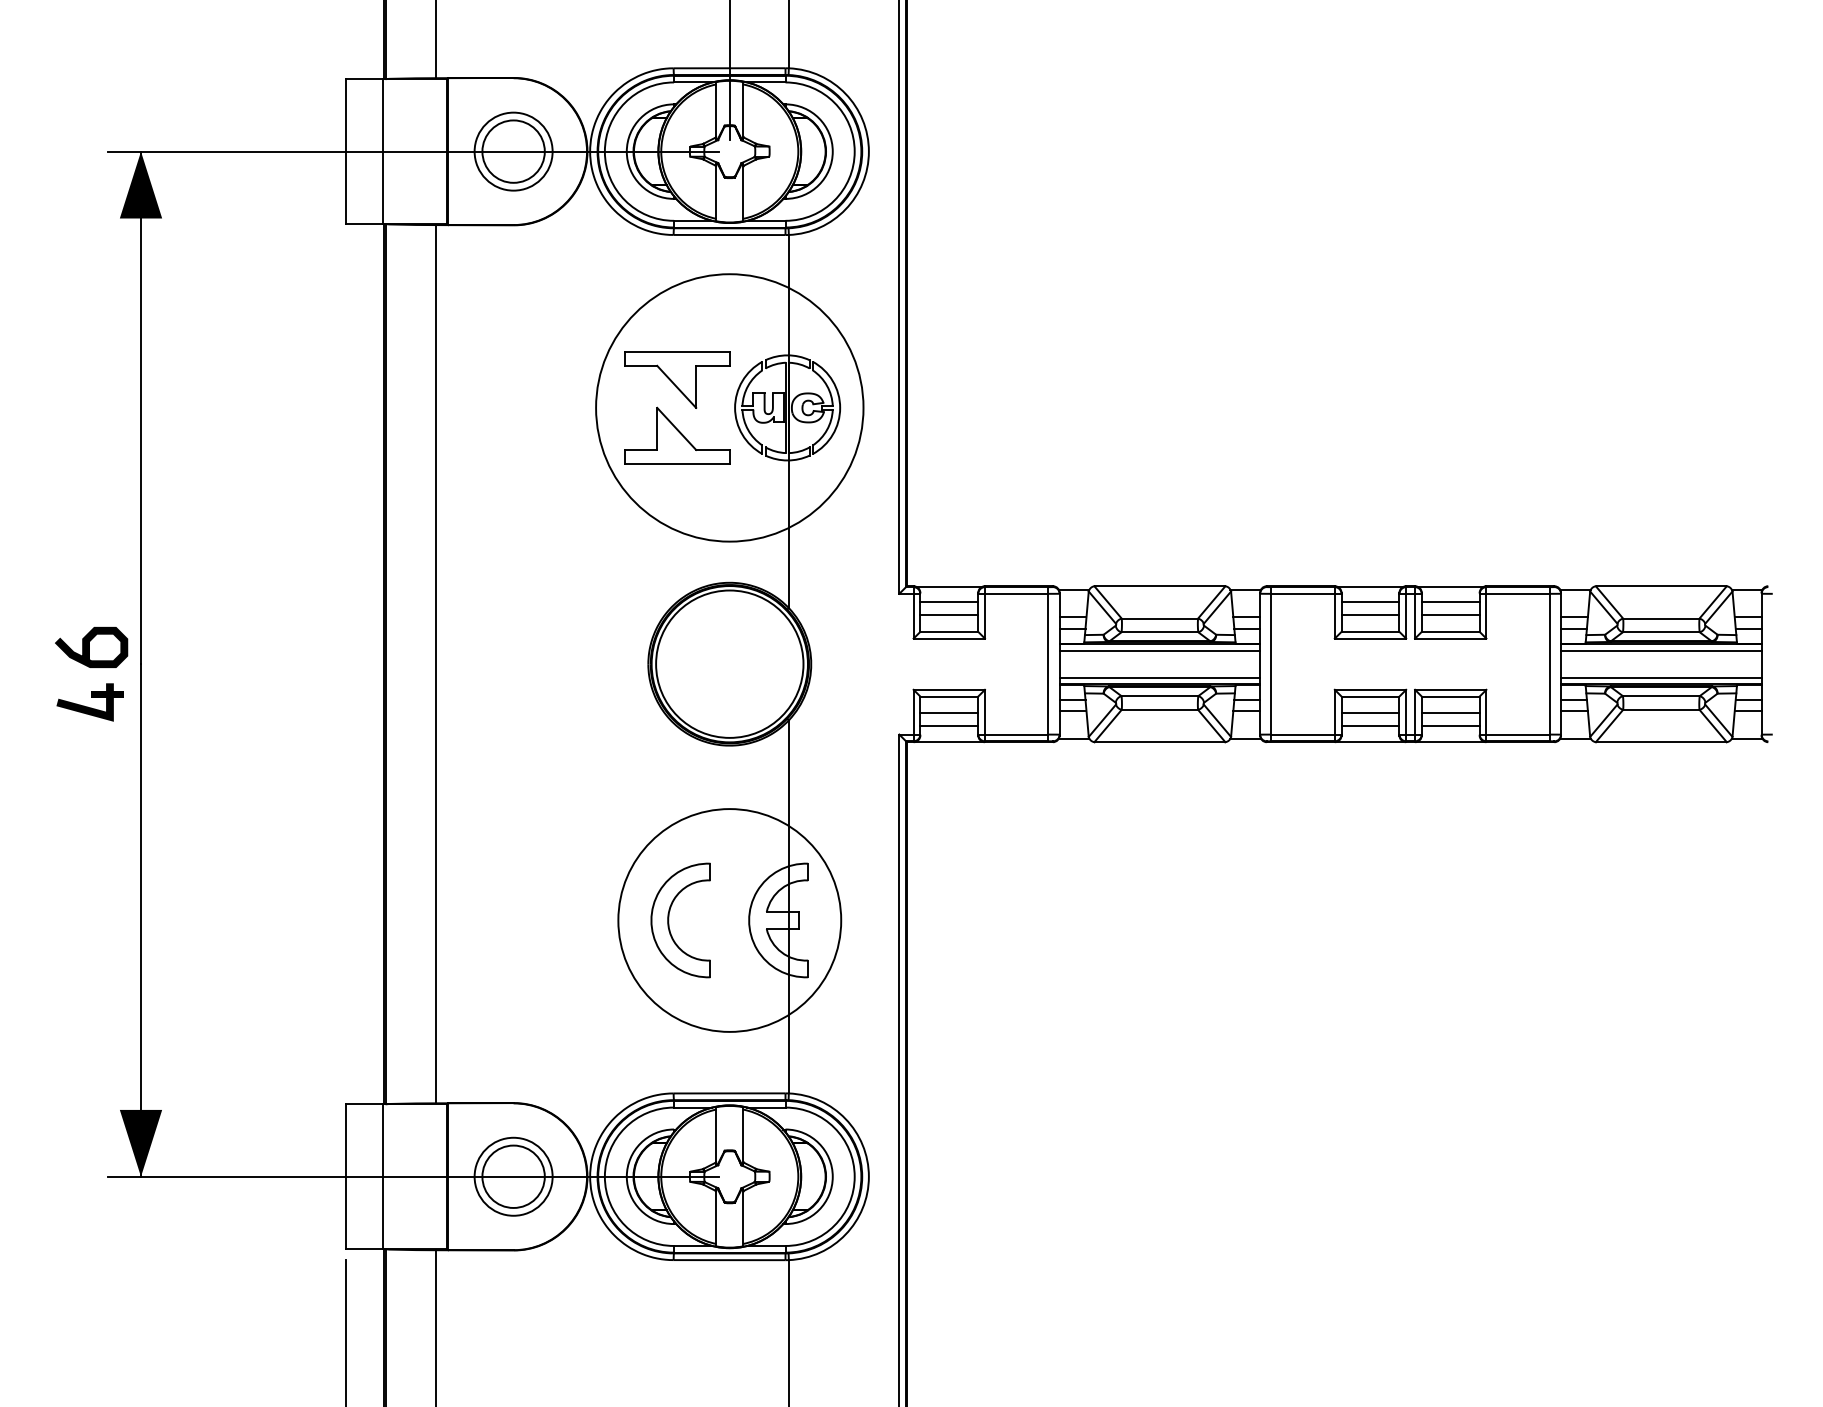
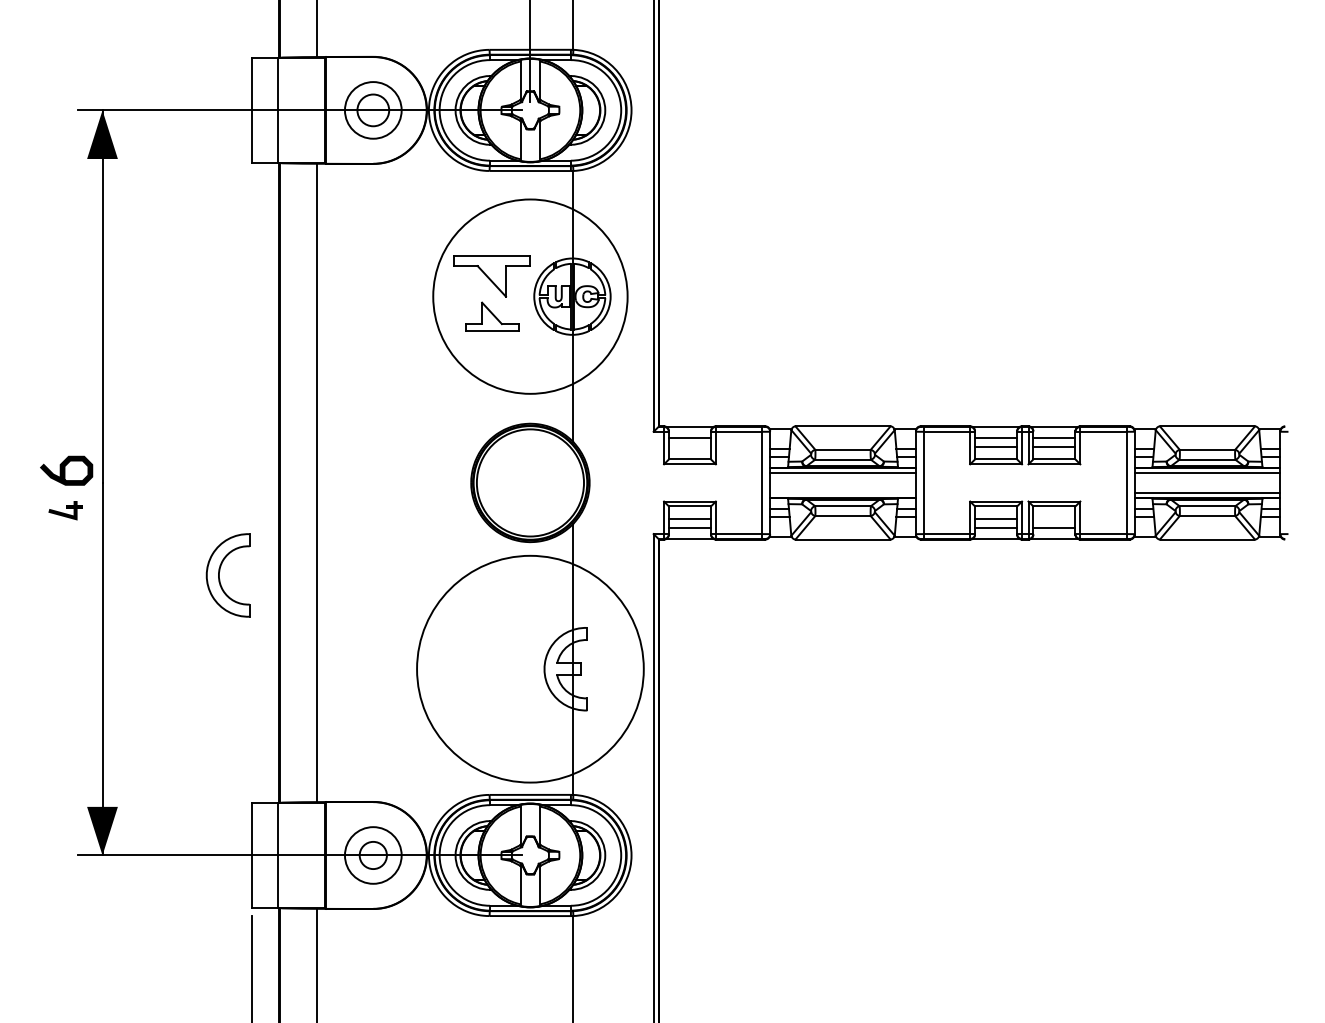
circle: (513, 151) -> (373, 110), size x0.7
part: (677, 435) -> (492, 316), size x0.7
line: (949, 615) -> (690, 447), removed
line: (1159, 677) -> (842, 492), removed
part: (89, 702) -> (65, 510), size x0.7
line: (1450, 713) -> (1054, 518), removed
part: (669, 920) -> (219, 575), moved
circle: (729, 920) -> (530, 669), size x1.4
circle: (513, 1176) -> (373, 855), size x0.6

